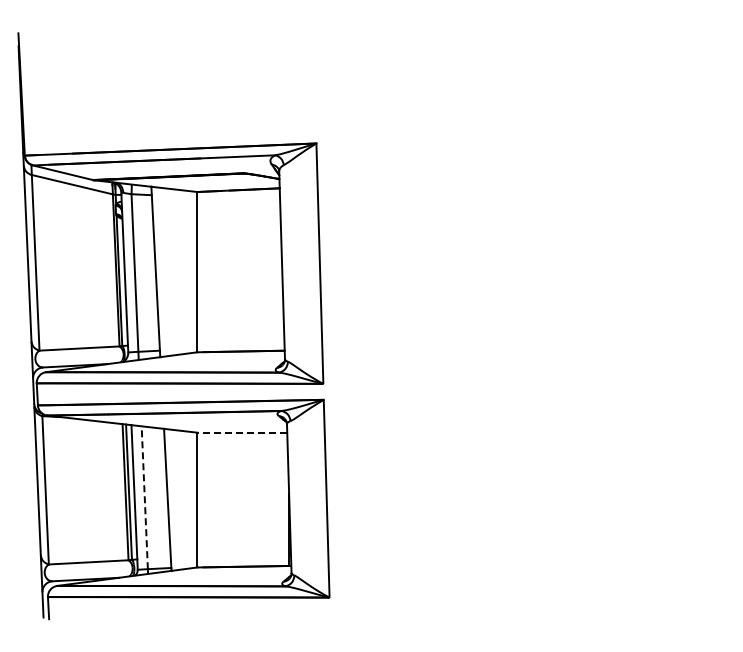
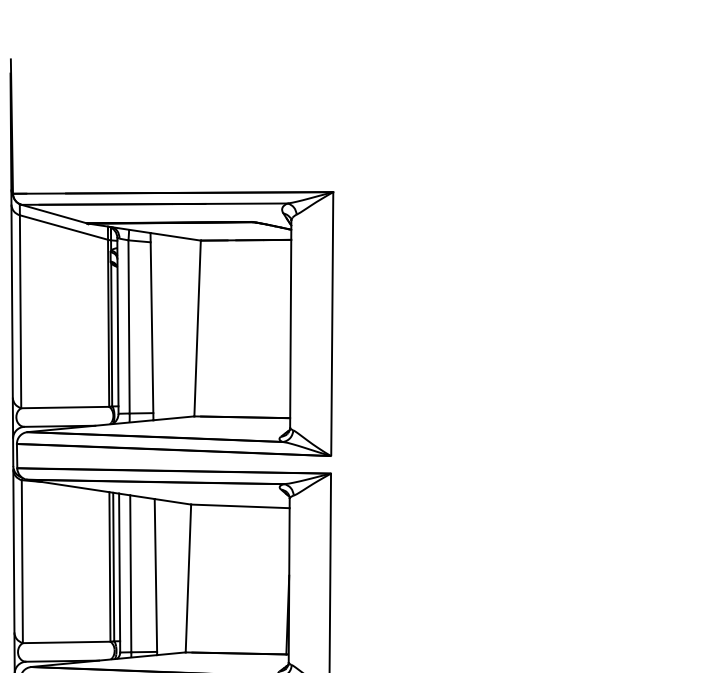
line: (242, 432) -> (240, 506), dashed -> solid
line: (144, 497) -> (130, 573), dashed -> solid

